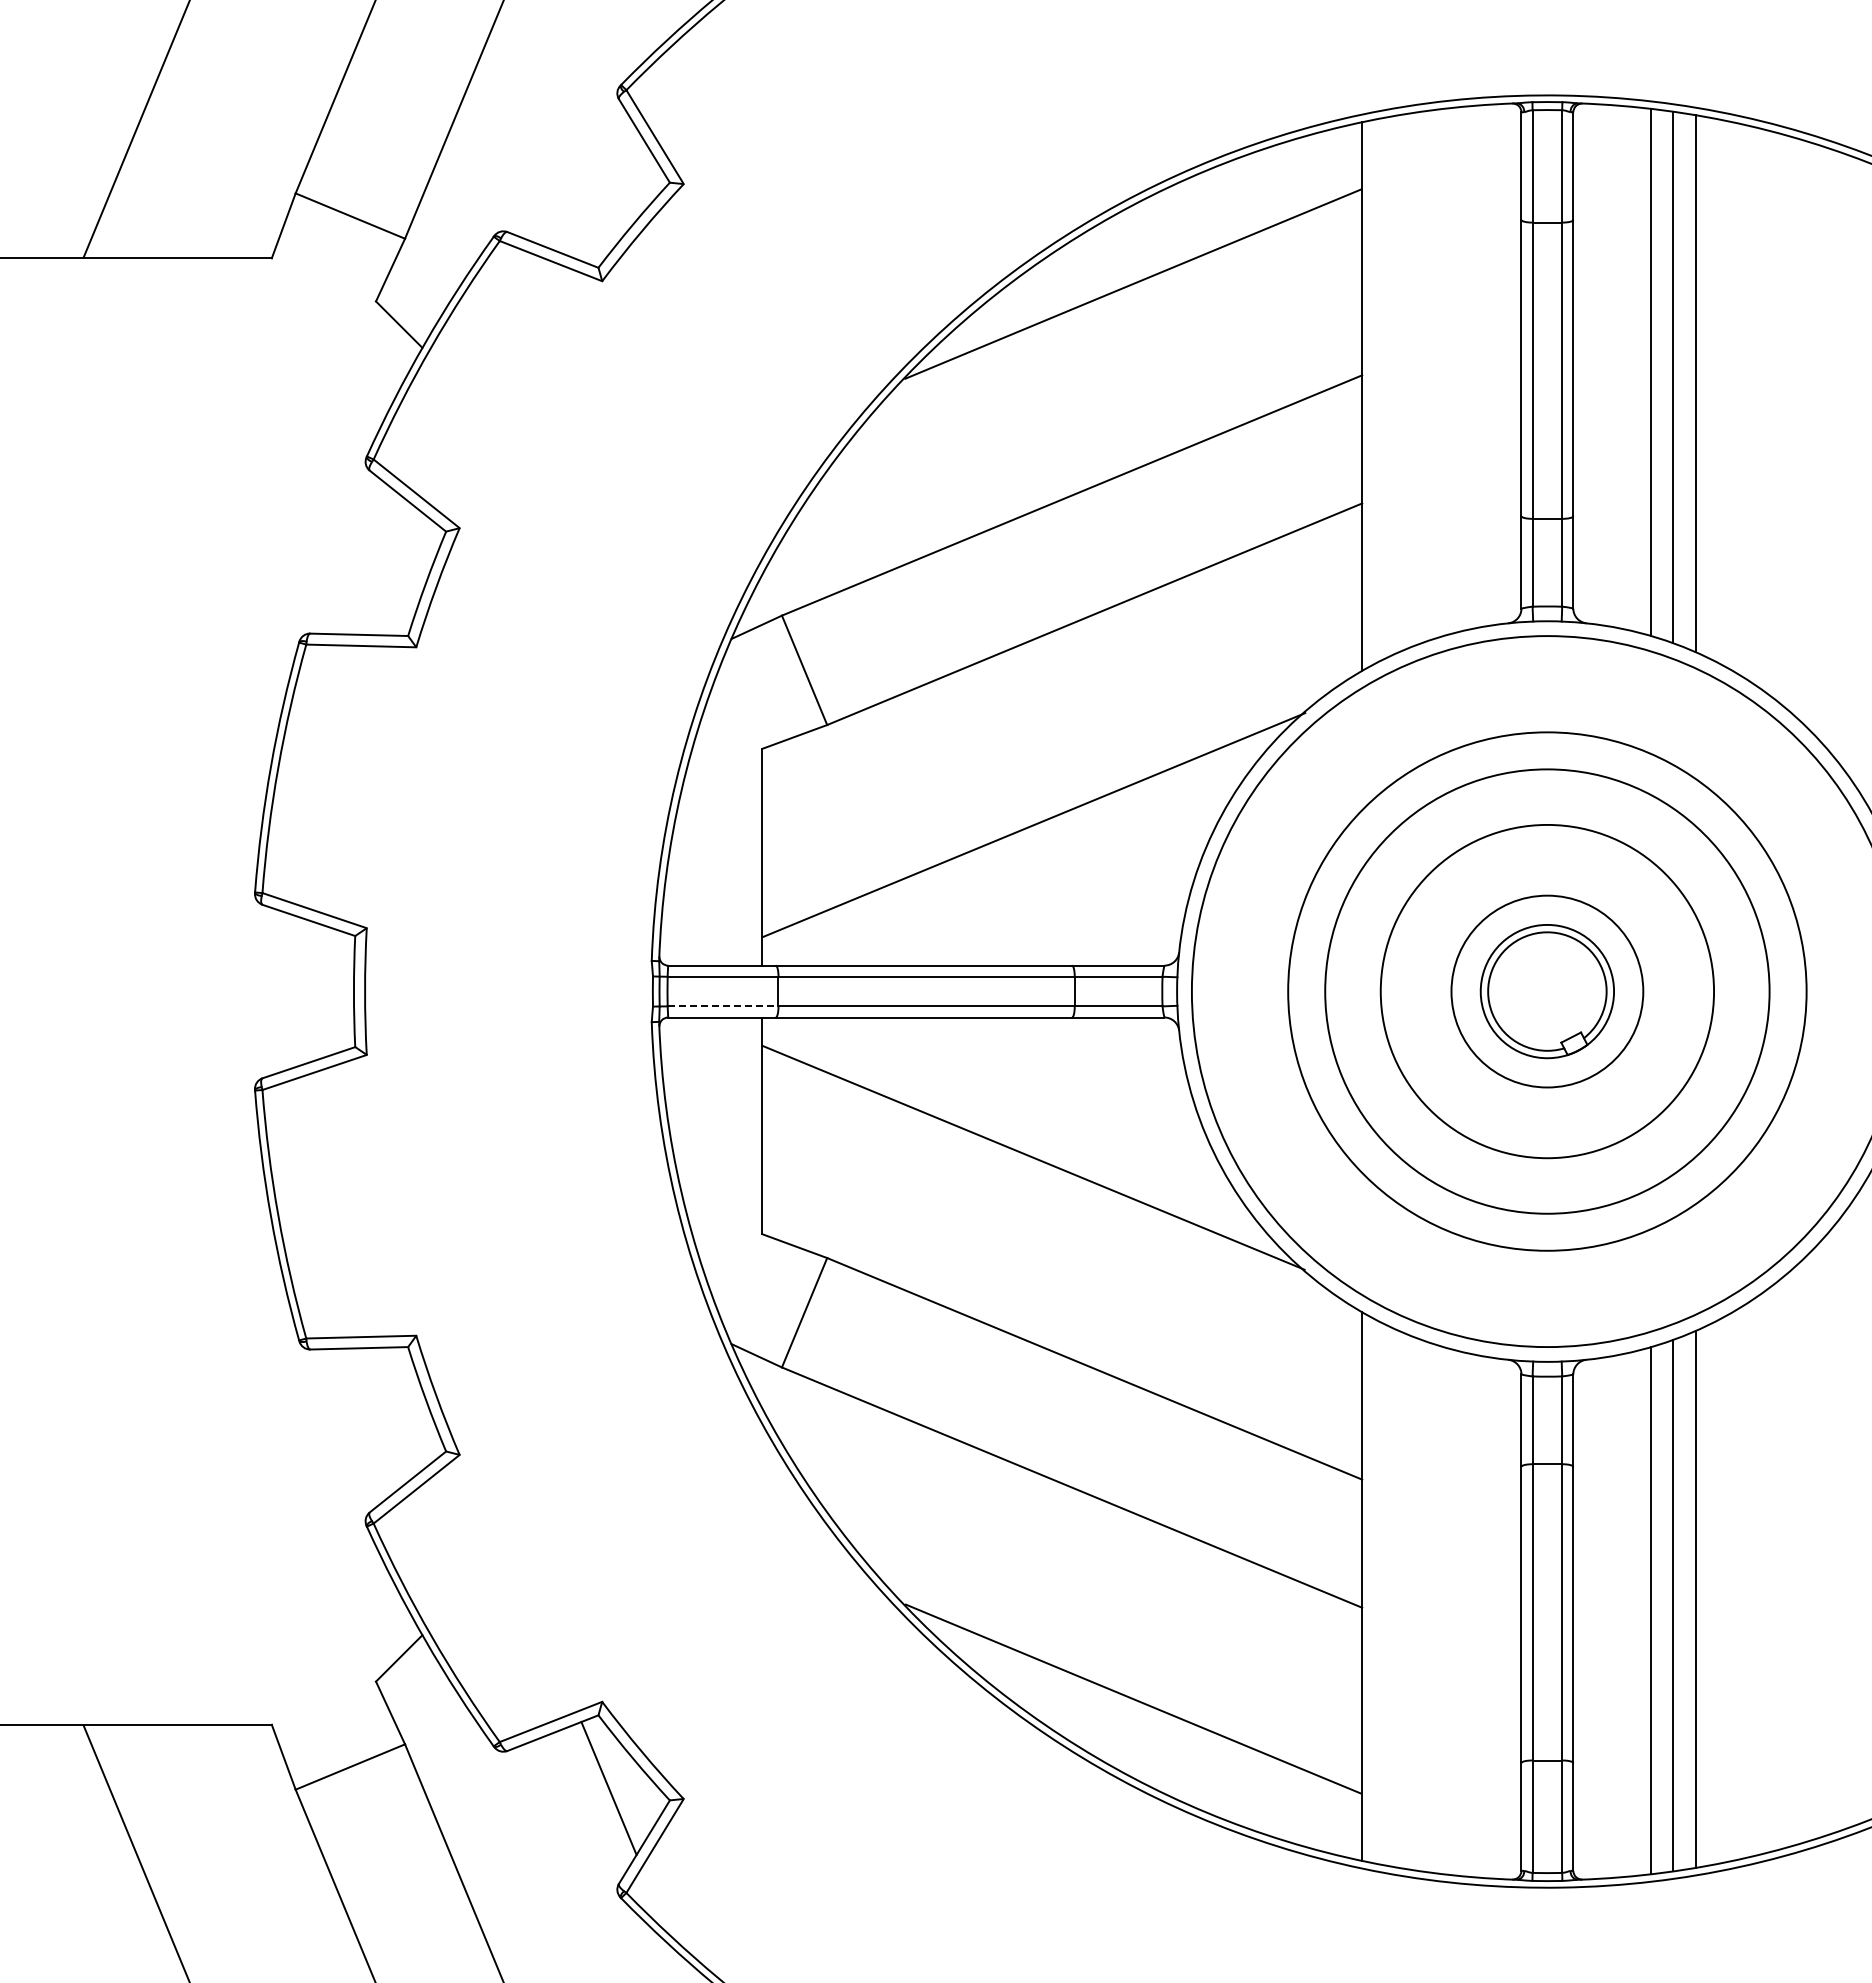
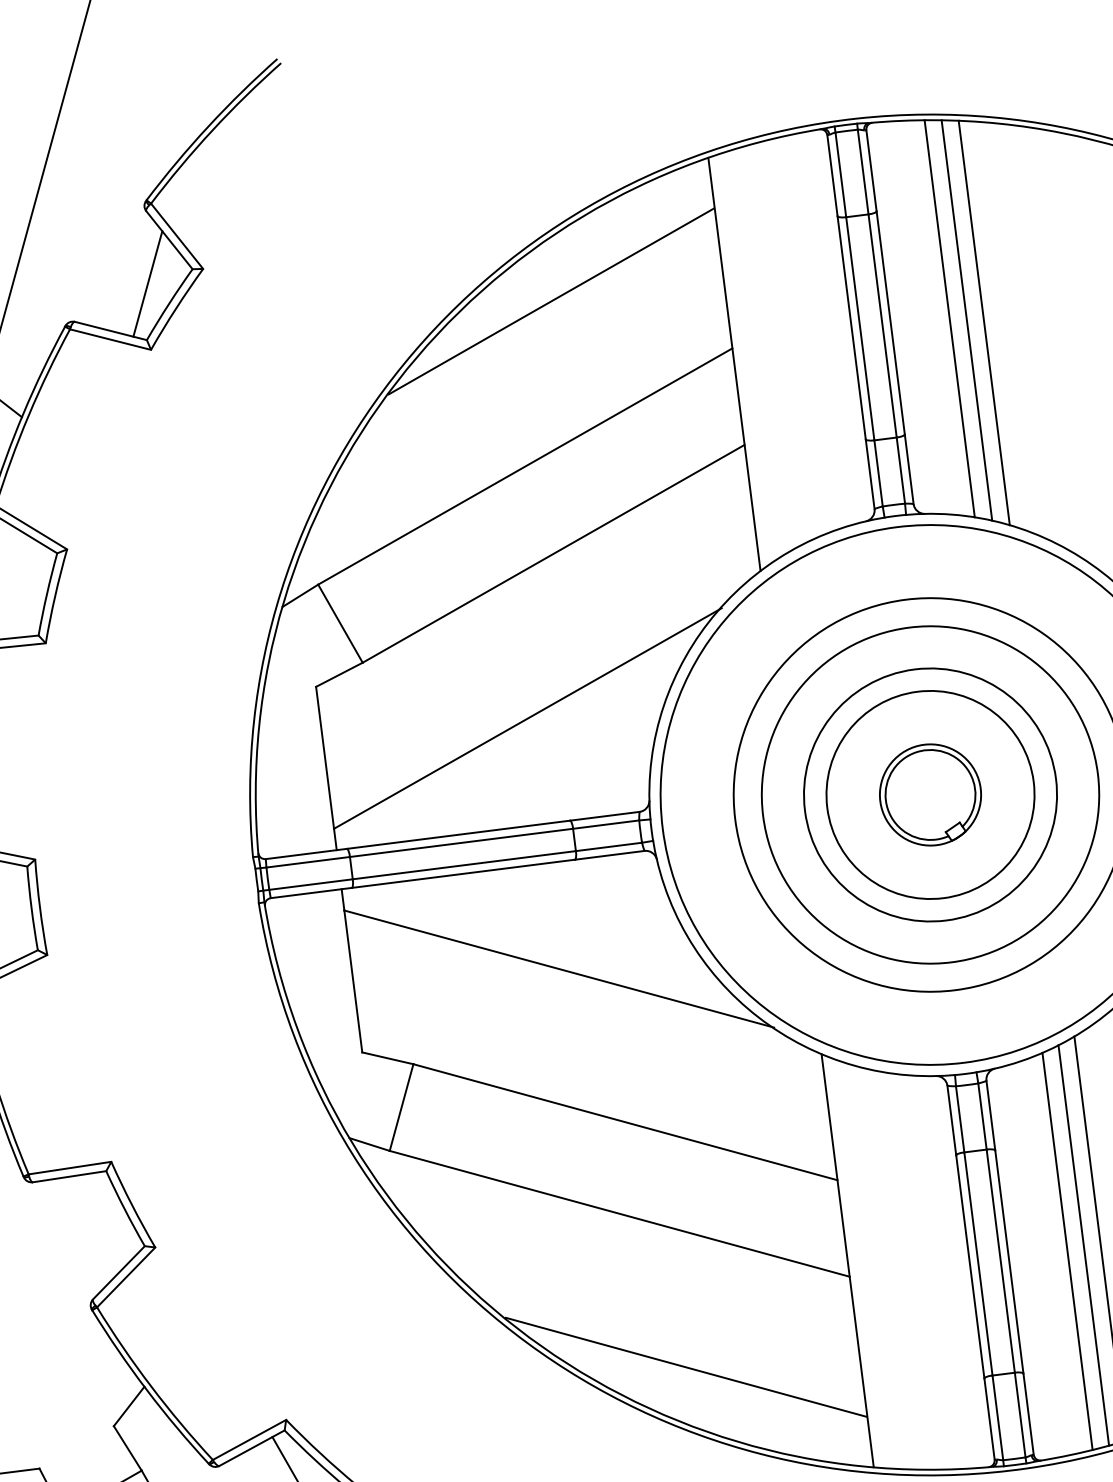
line: (608, 194) -> (147, 283), added
circle: (1547, 991) -> (930, 794), size x1.43
line: (723, 1006) -> (311, 884), dashed -> solid

